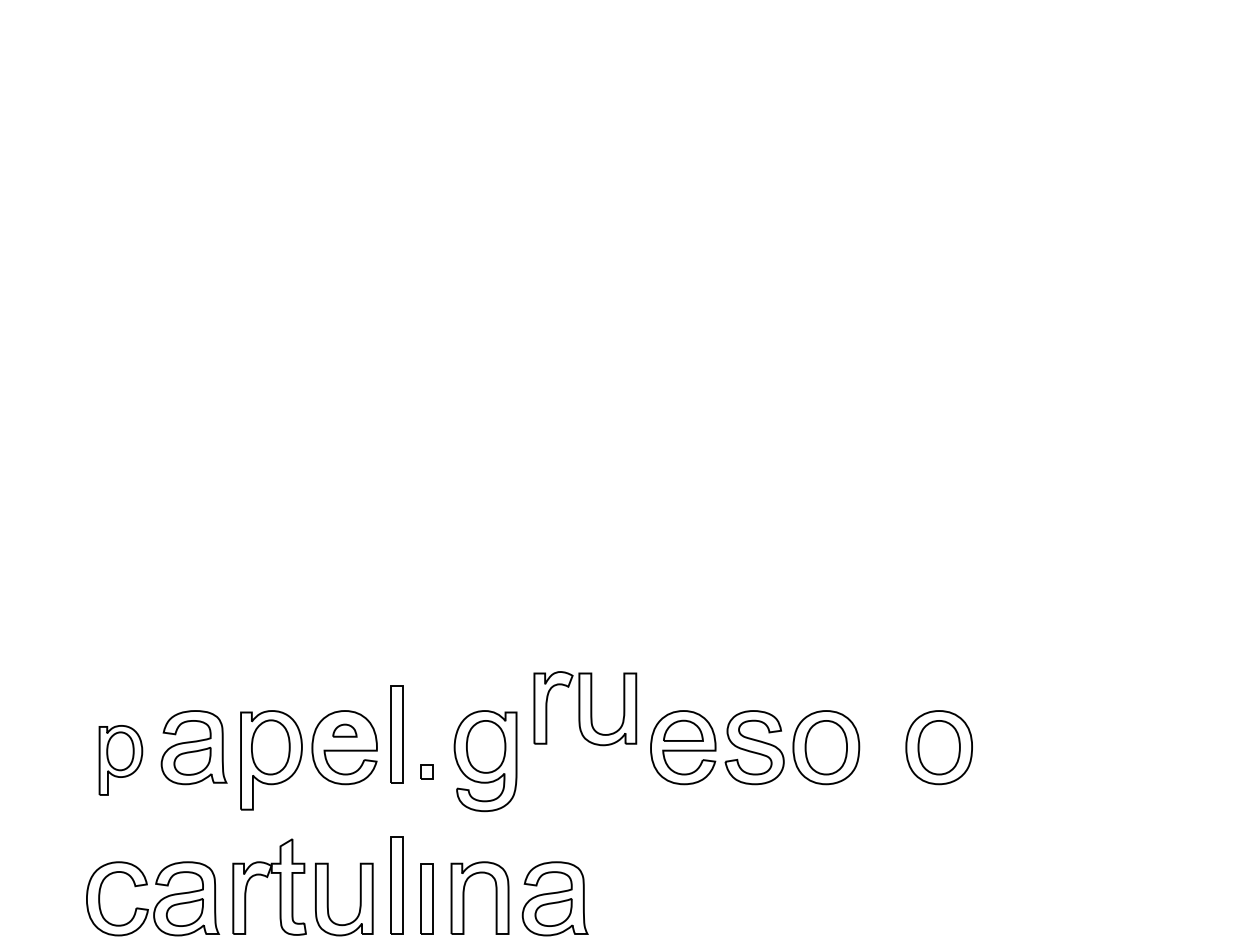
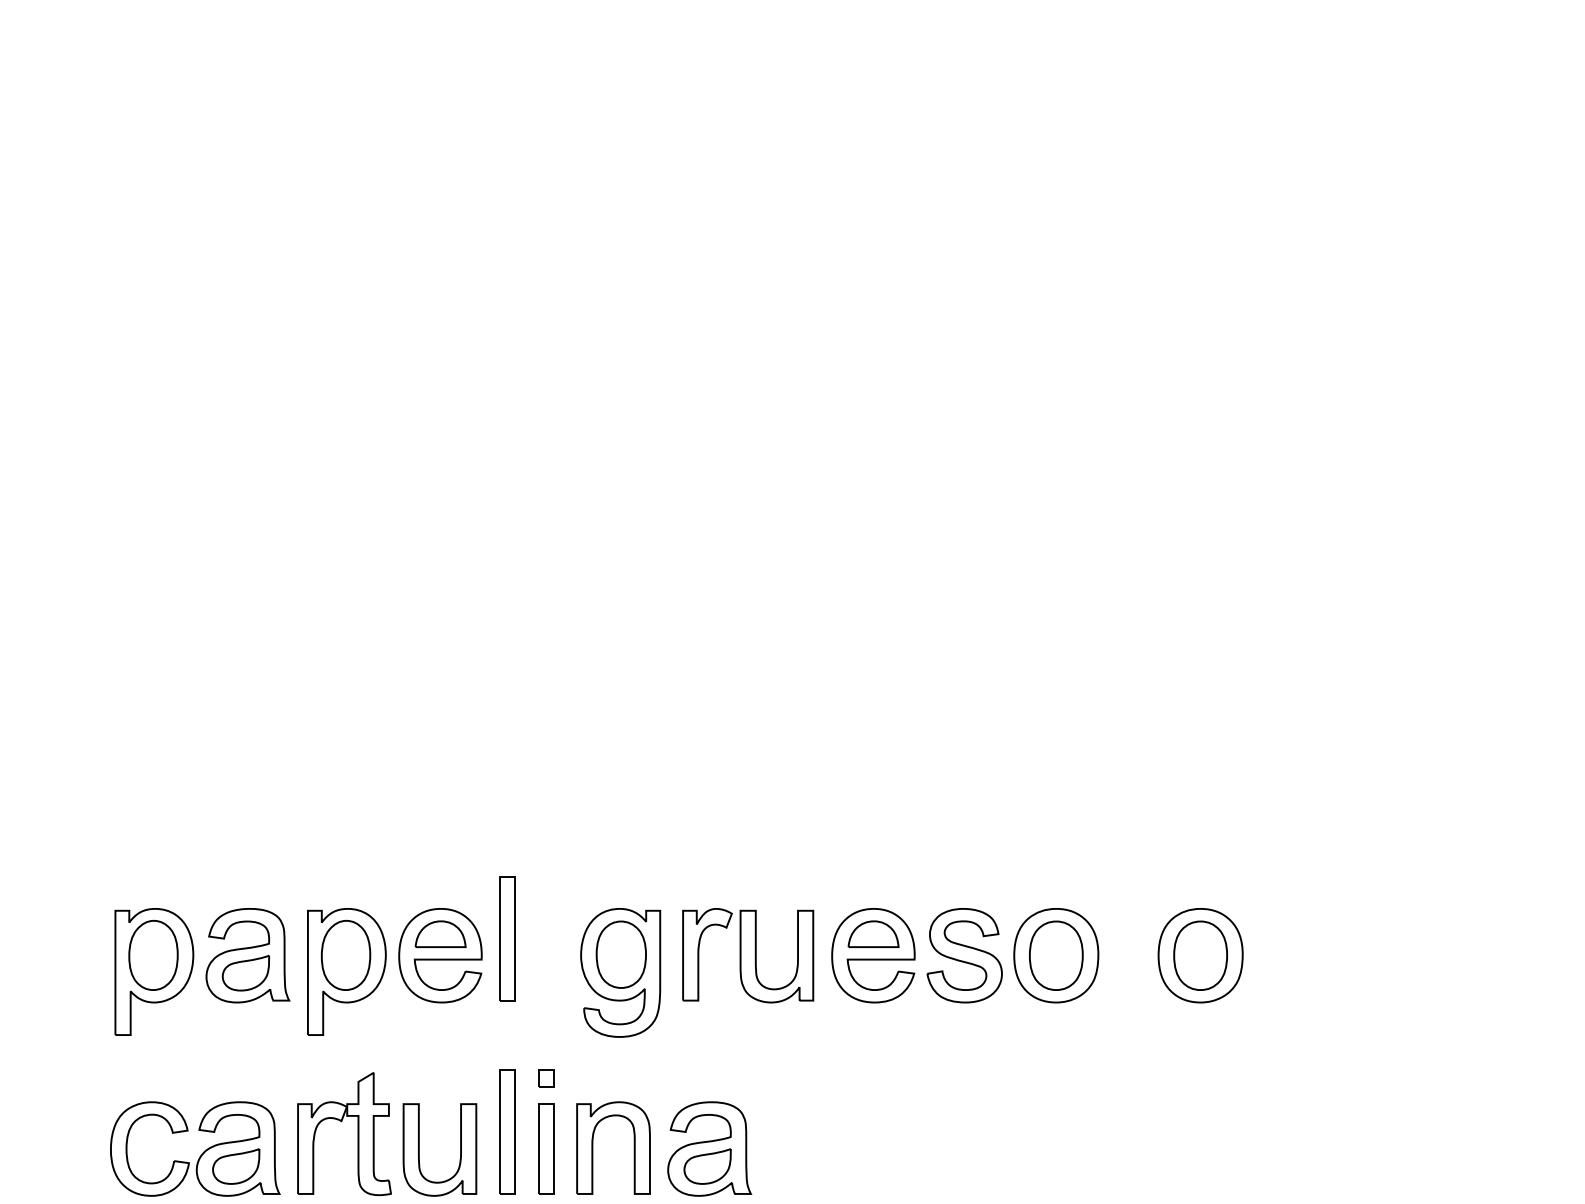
part: (585, 708) -> (748, 955), moved
part: (344, 730) -> (440, 933), size x1.67
part: (120, 760) -> (153, 972), size x1.43
part: (426, 771) -> (545, 1078), moved

